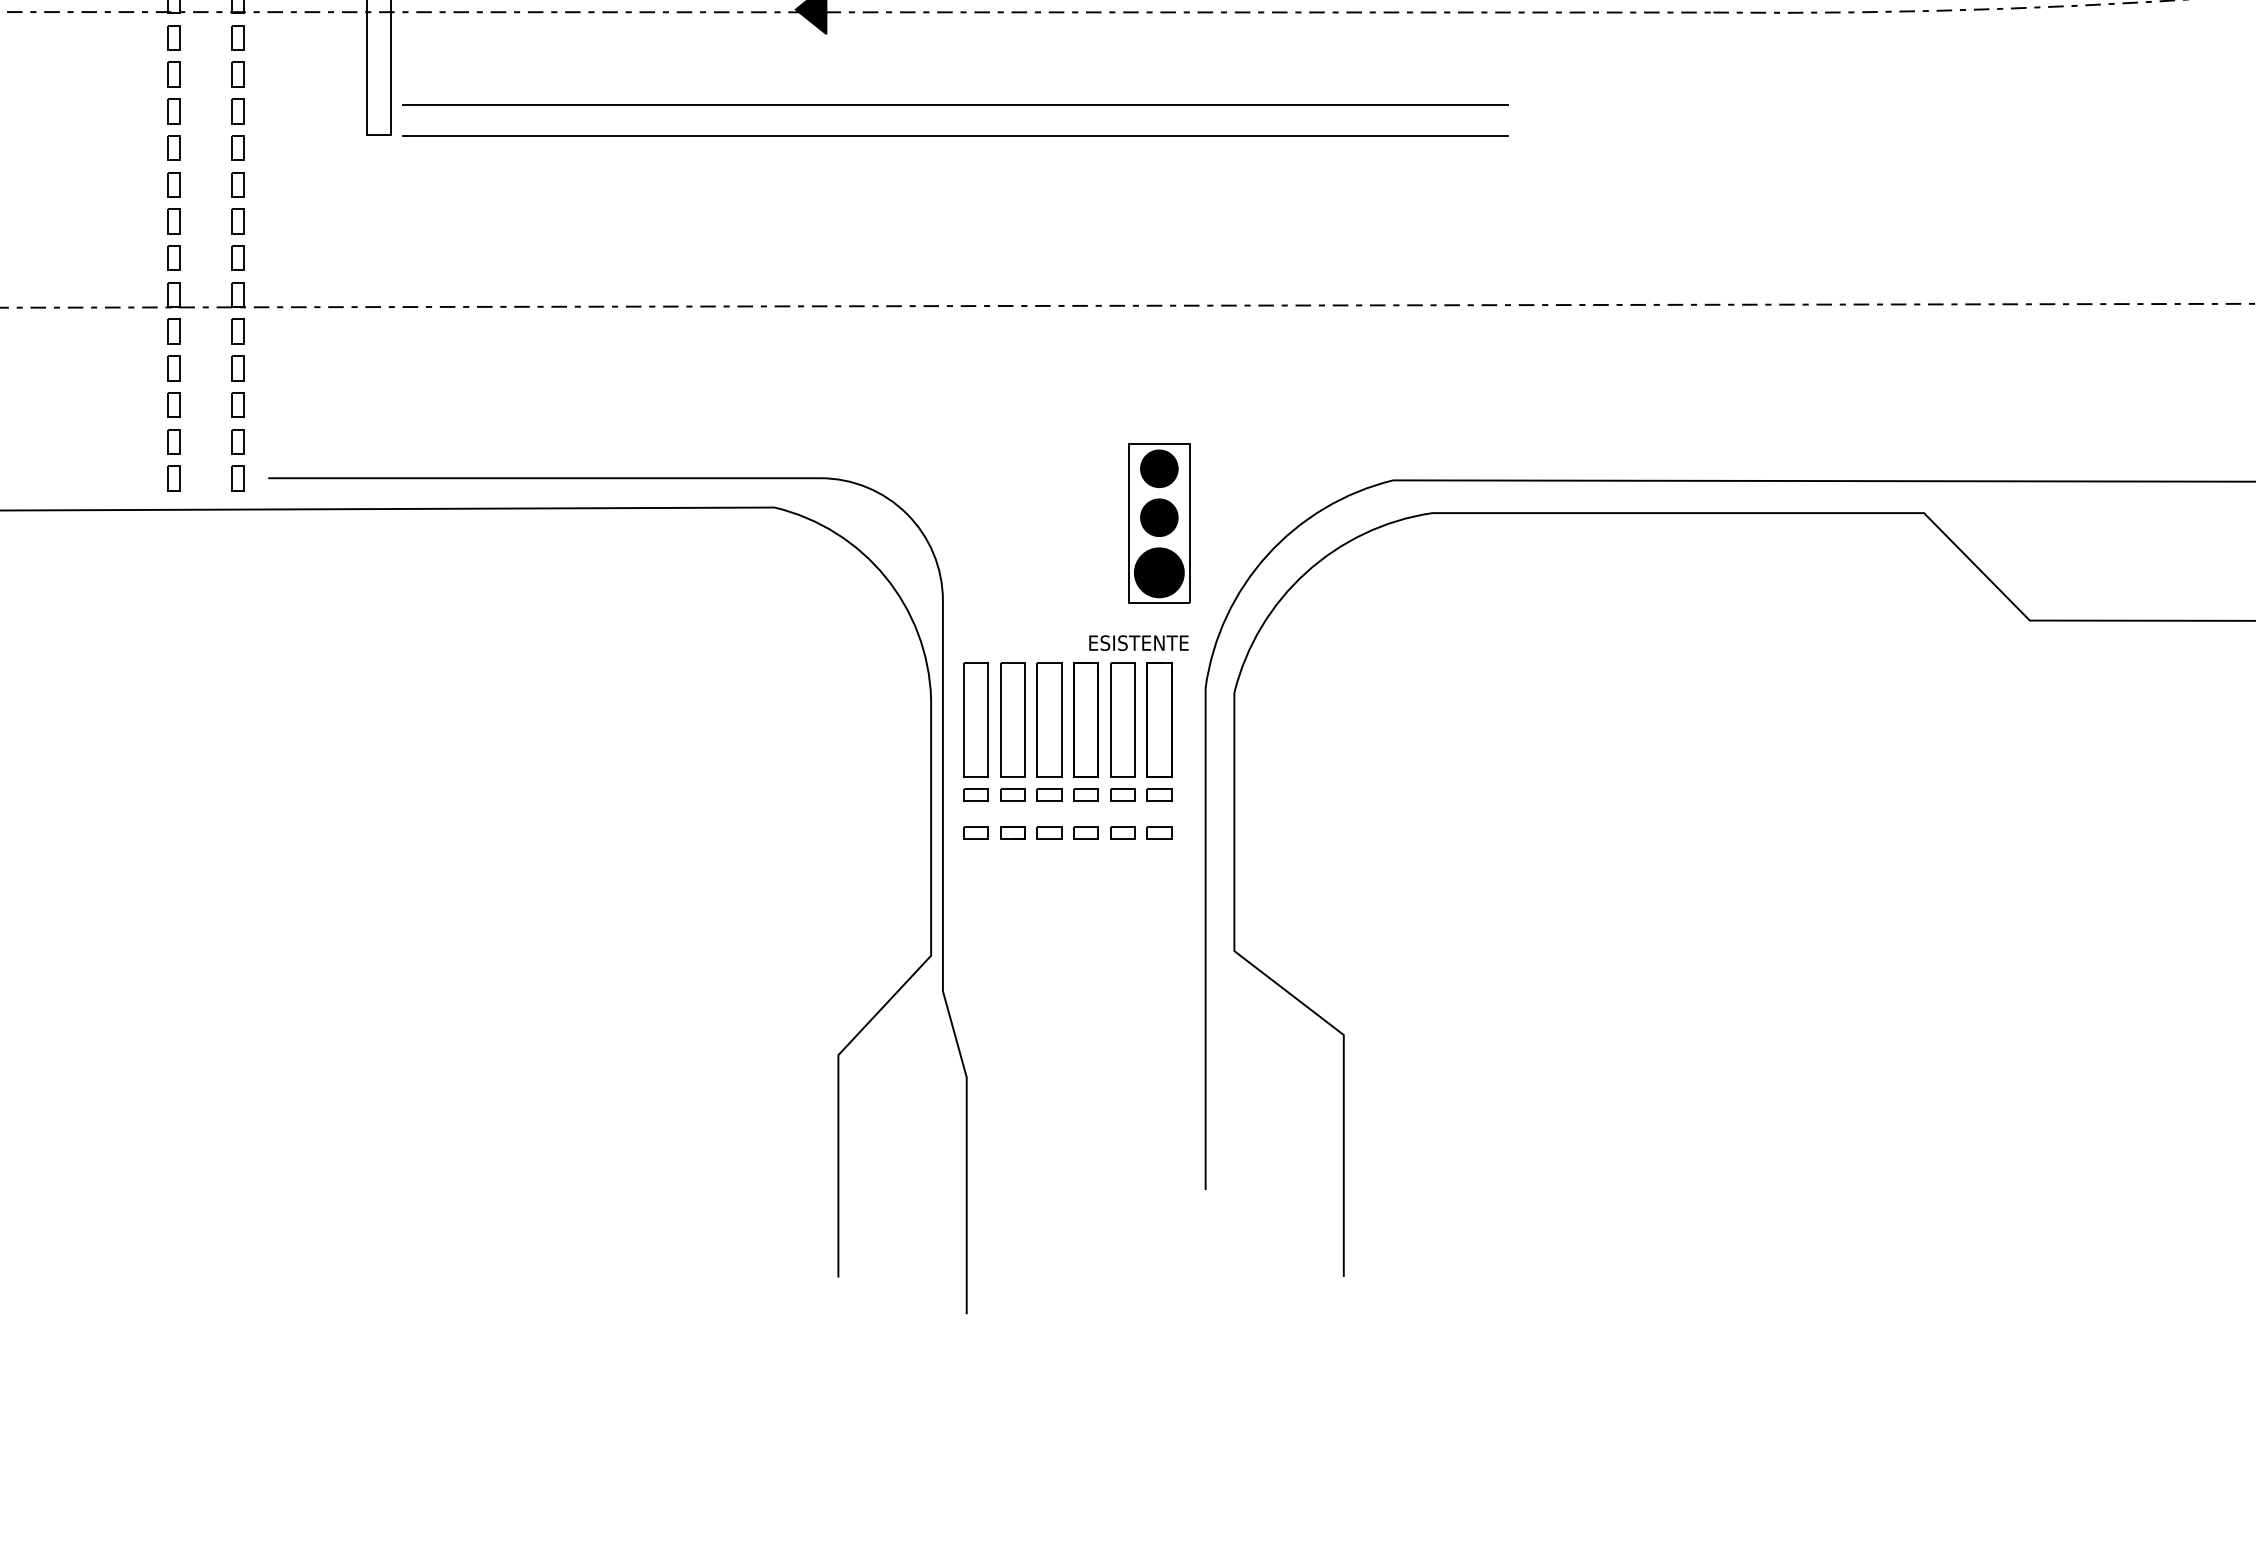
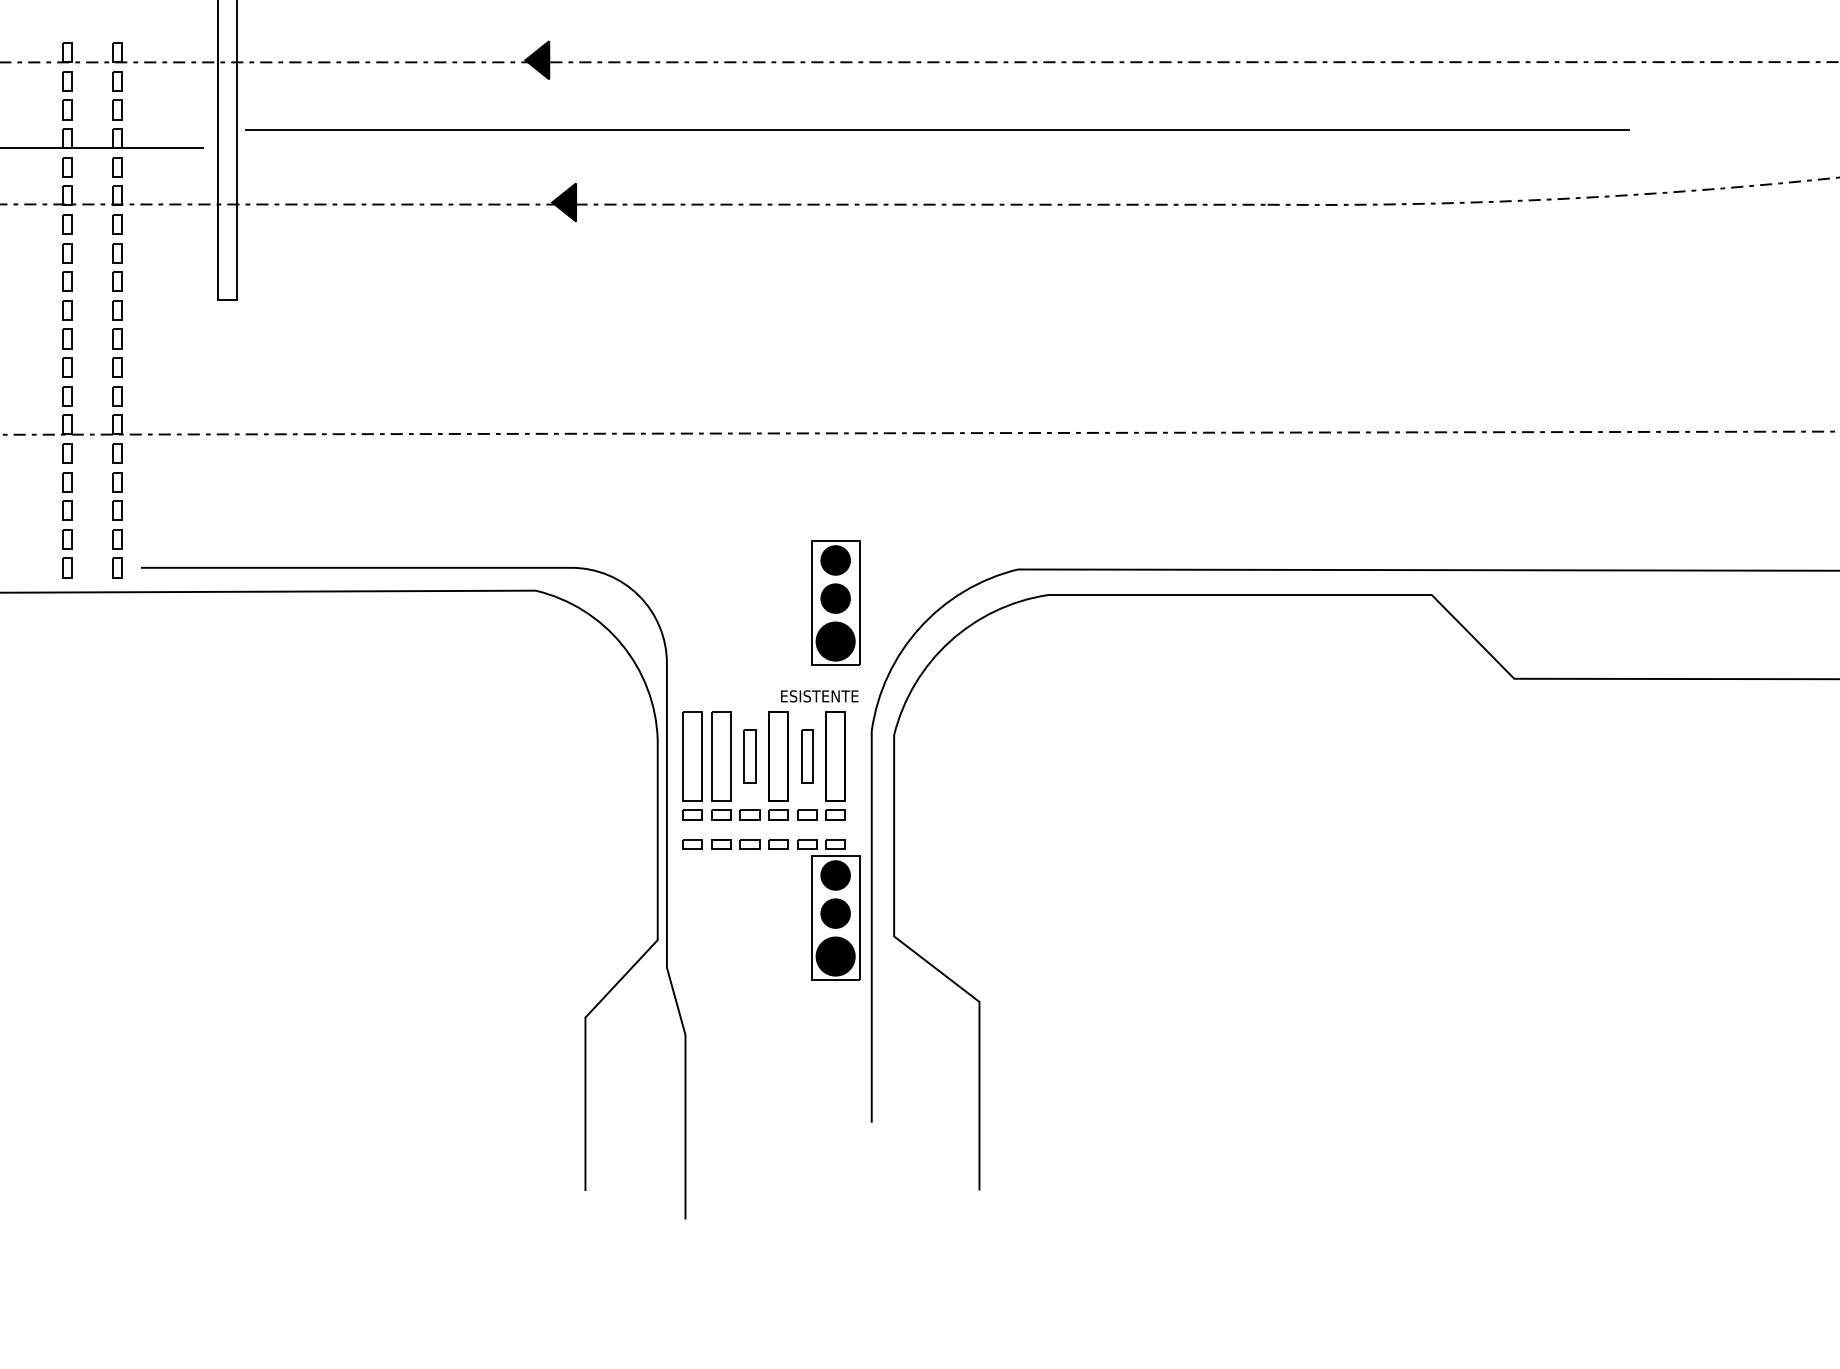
line: (955, 104) -> (676, 276), removed
line: (955, 135) -> (676, 300), removed
part: (1048, 720) -> (749, 756), size x0.6
part: (1123, 720) -> (807, 756), size x0.6
part: (1159, 926) -> (835, 917), added

